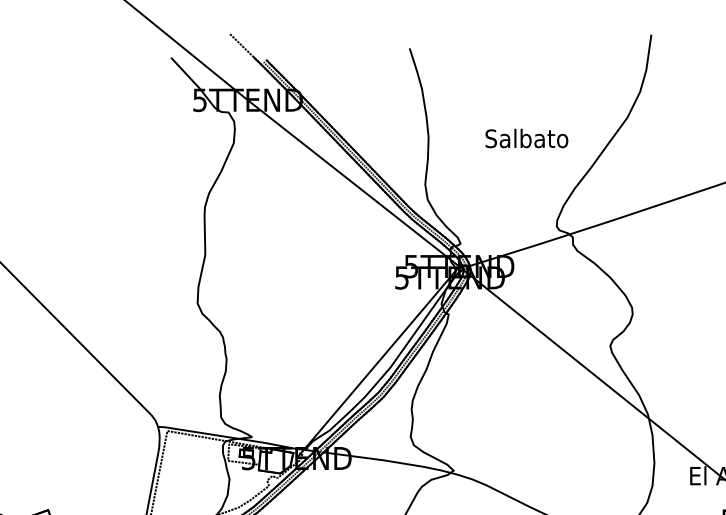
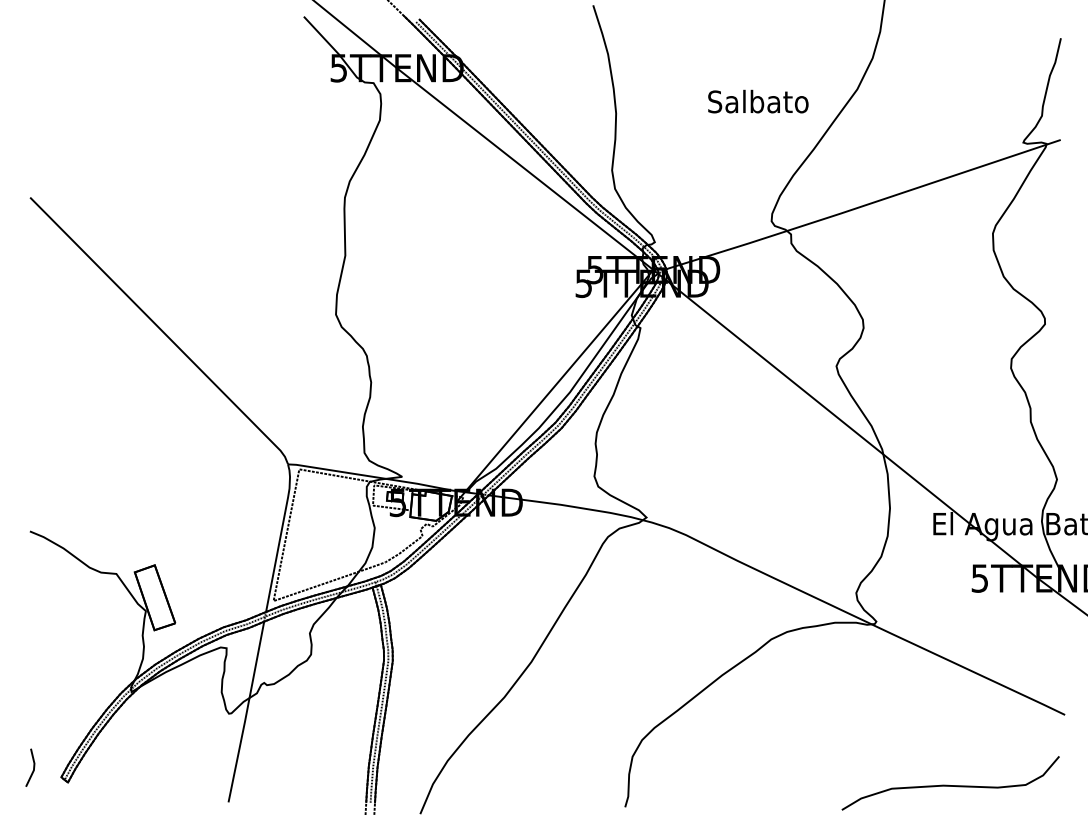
text: (527, 138) -> (758, 101), moved

